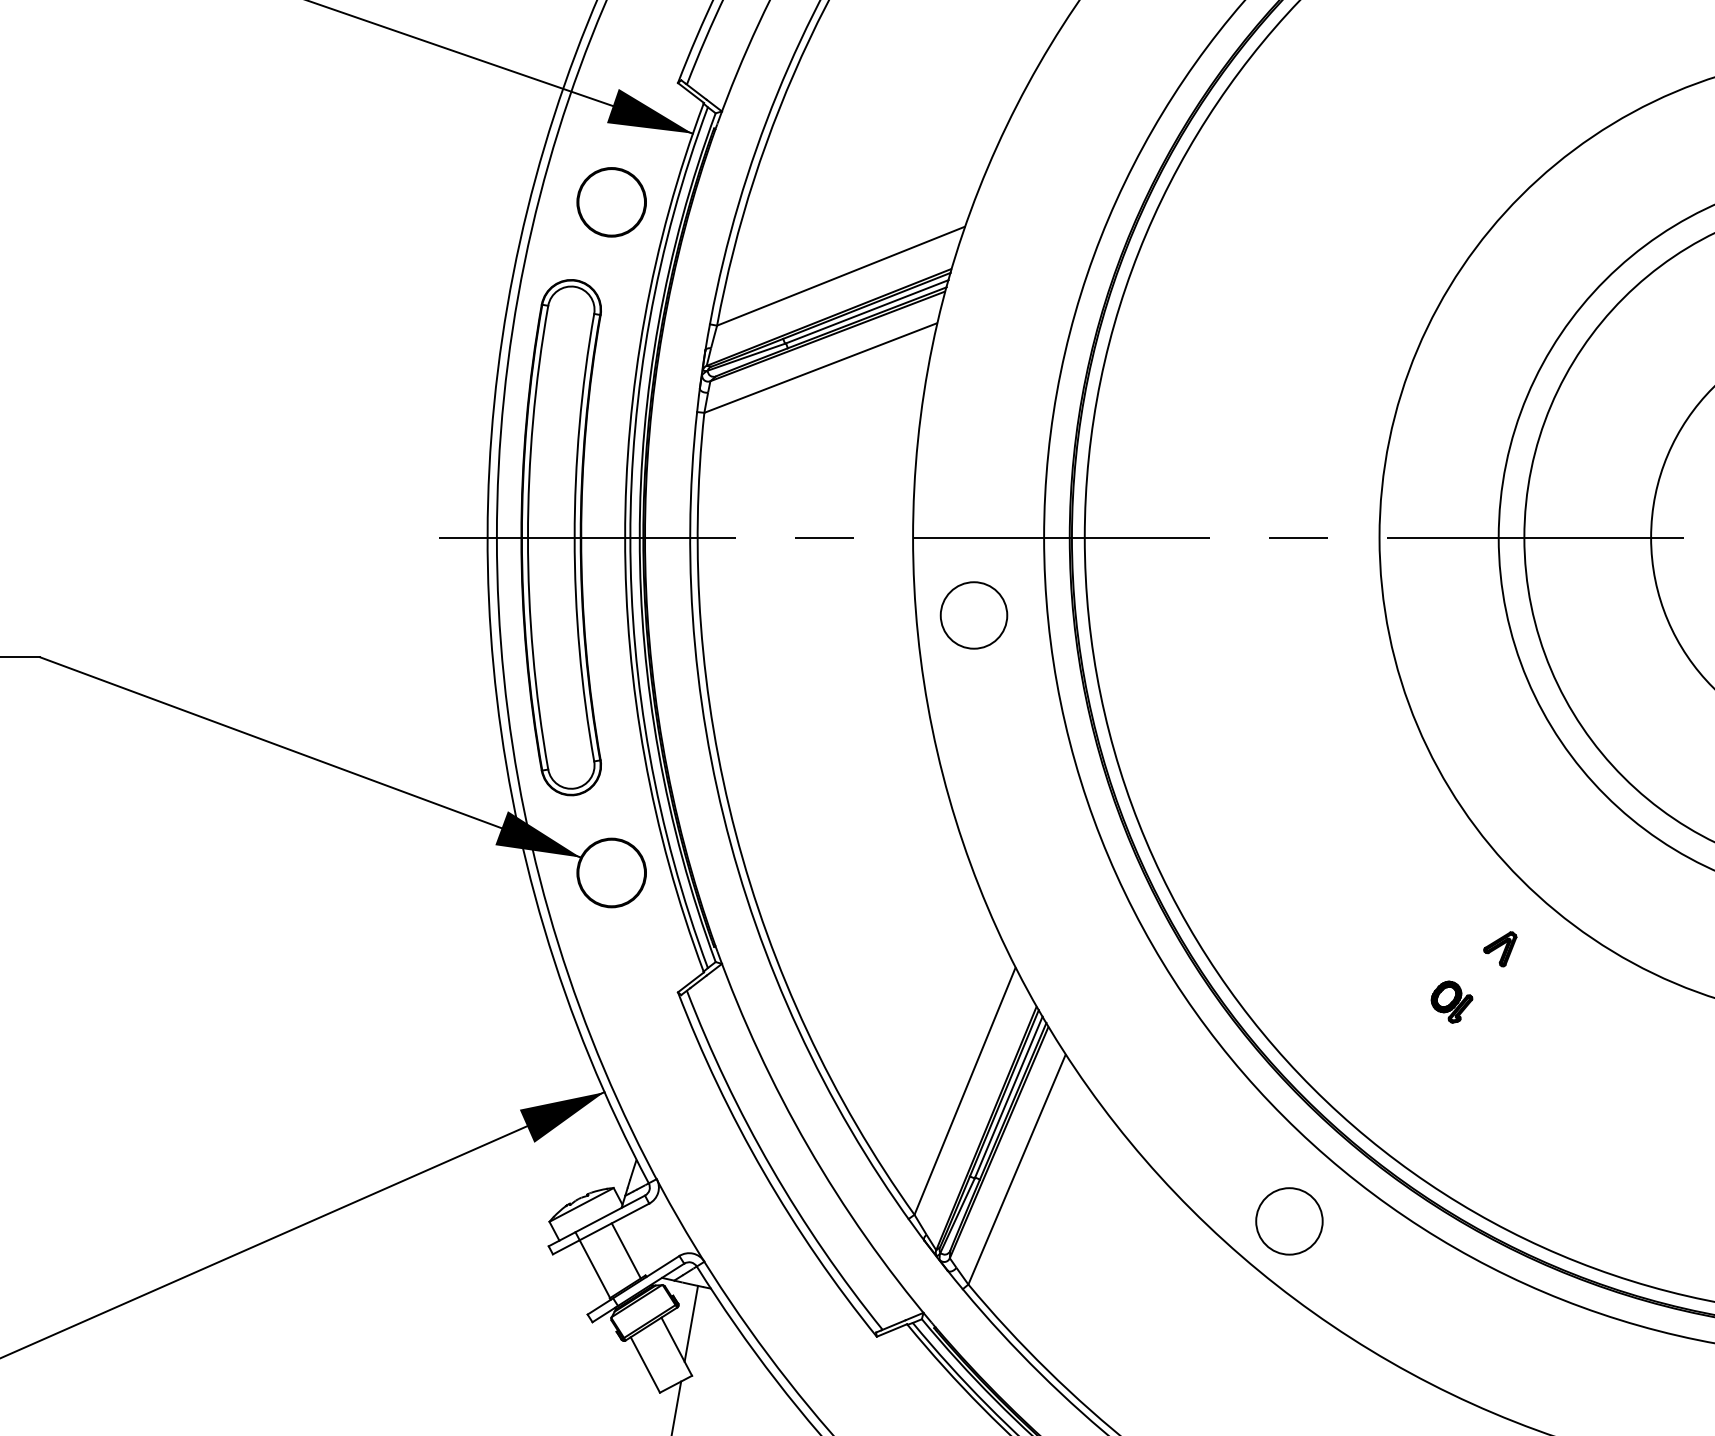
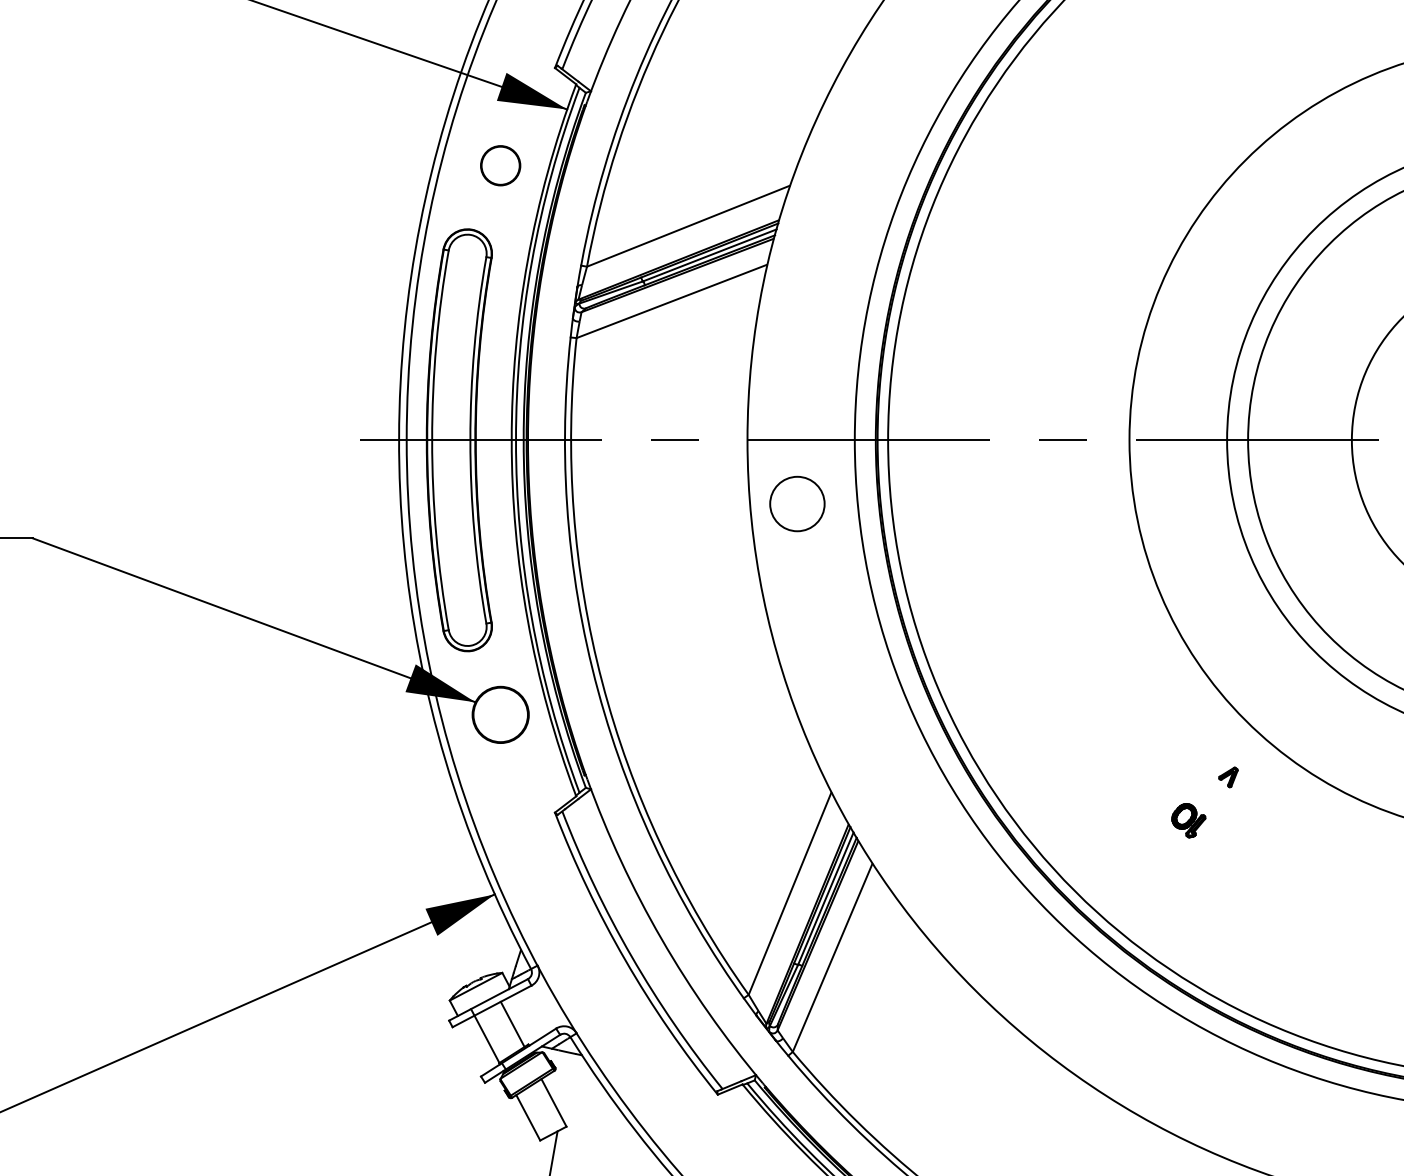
circle: (611, 202) -> (500, 165), size x0.7
part: (1500, 949) -> (1228, 777), size x0.7
circle: (1289, 1221) -> (1055, 1000), removed
line: (691, 1323) -> (566, 1083), removed

